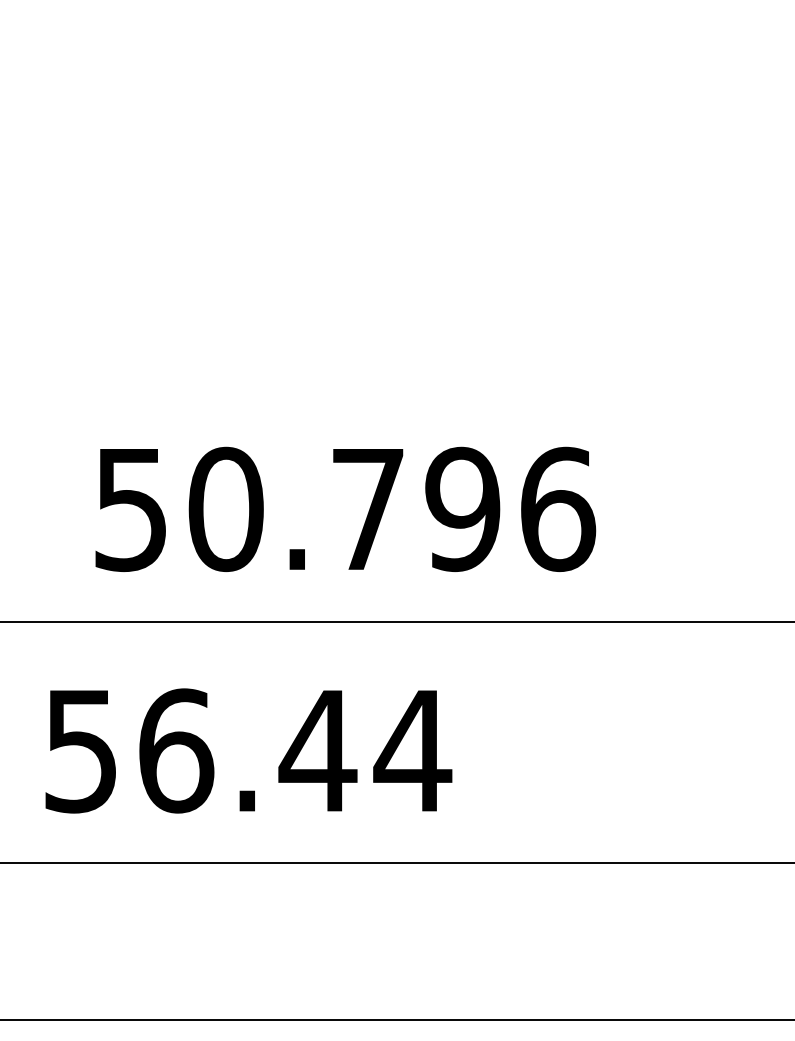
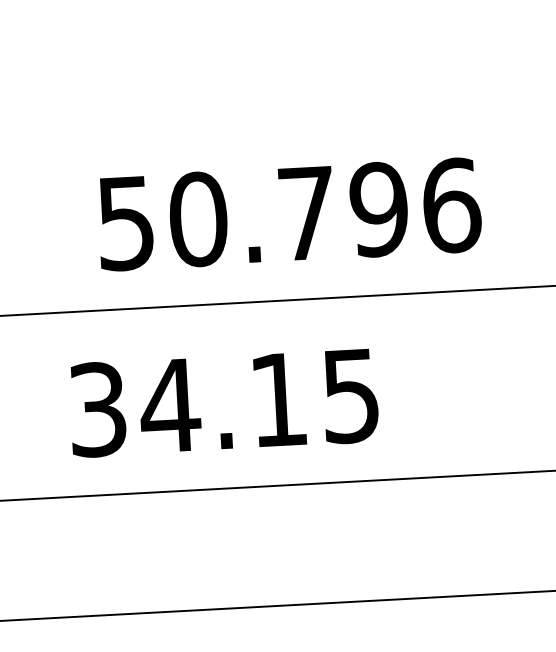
text: (248, 750) -> (225, 402), 56.44 -> 34.15

